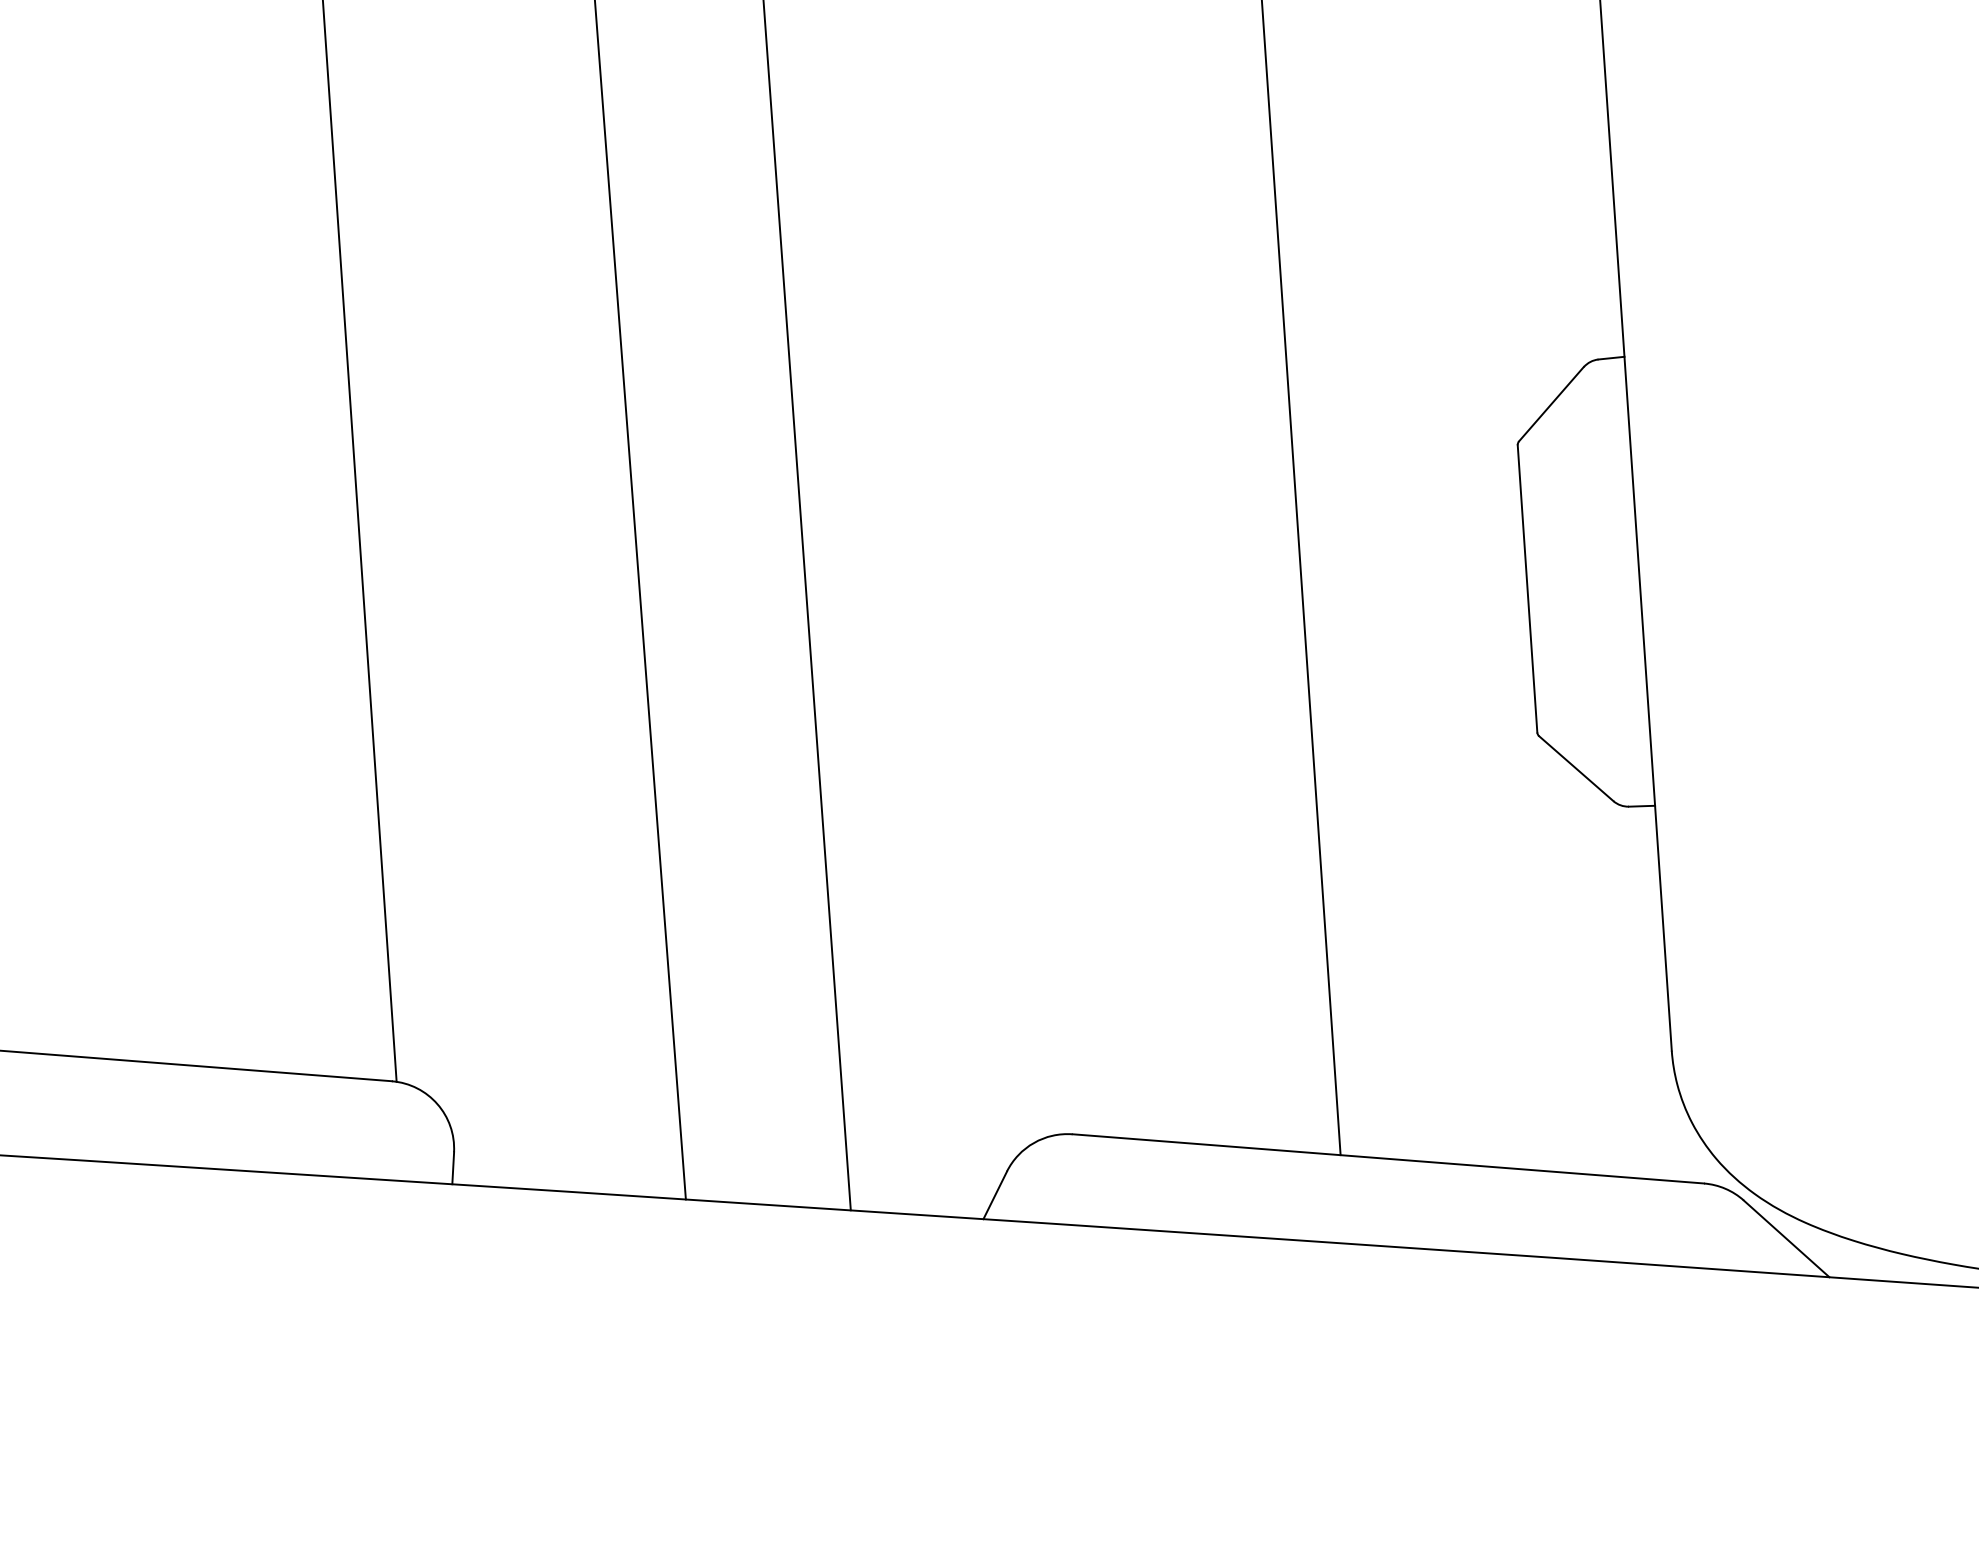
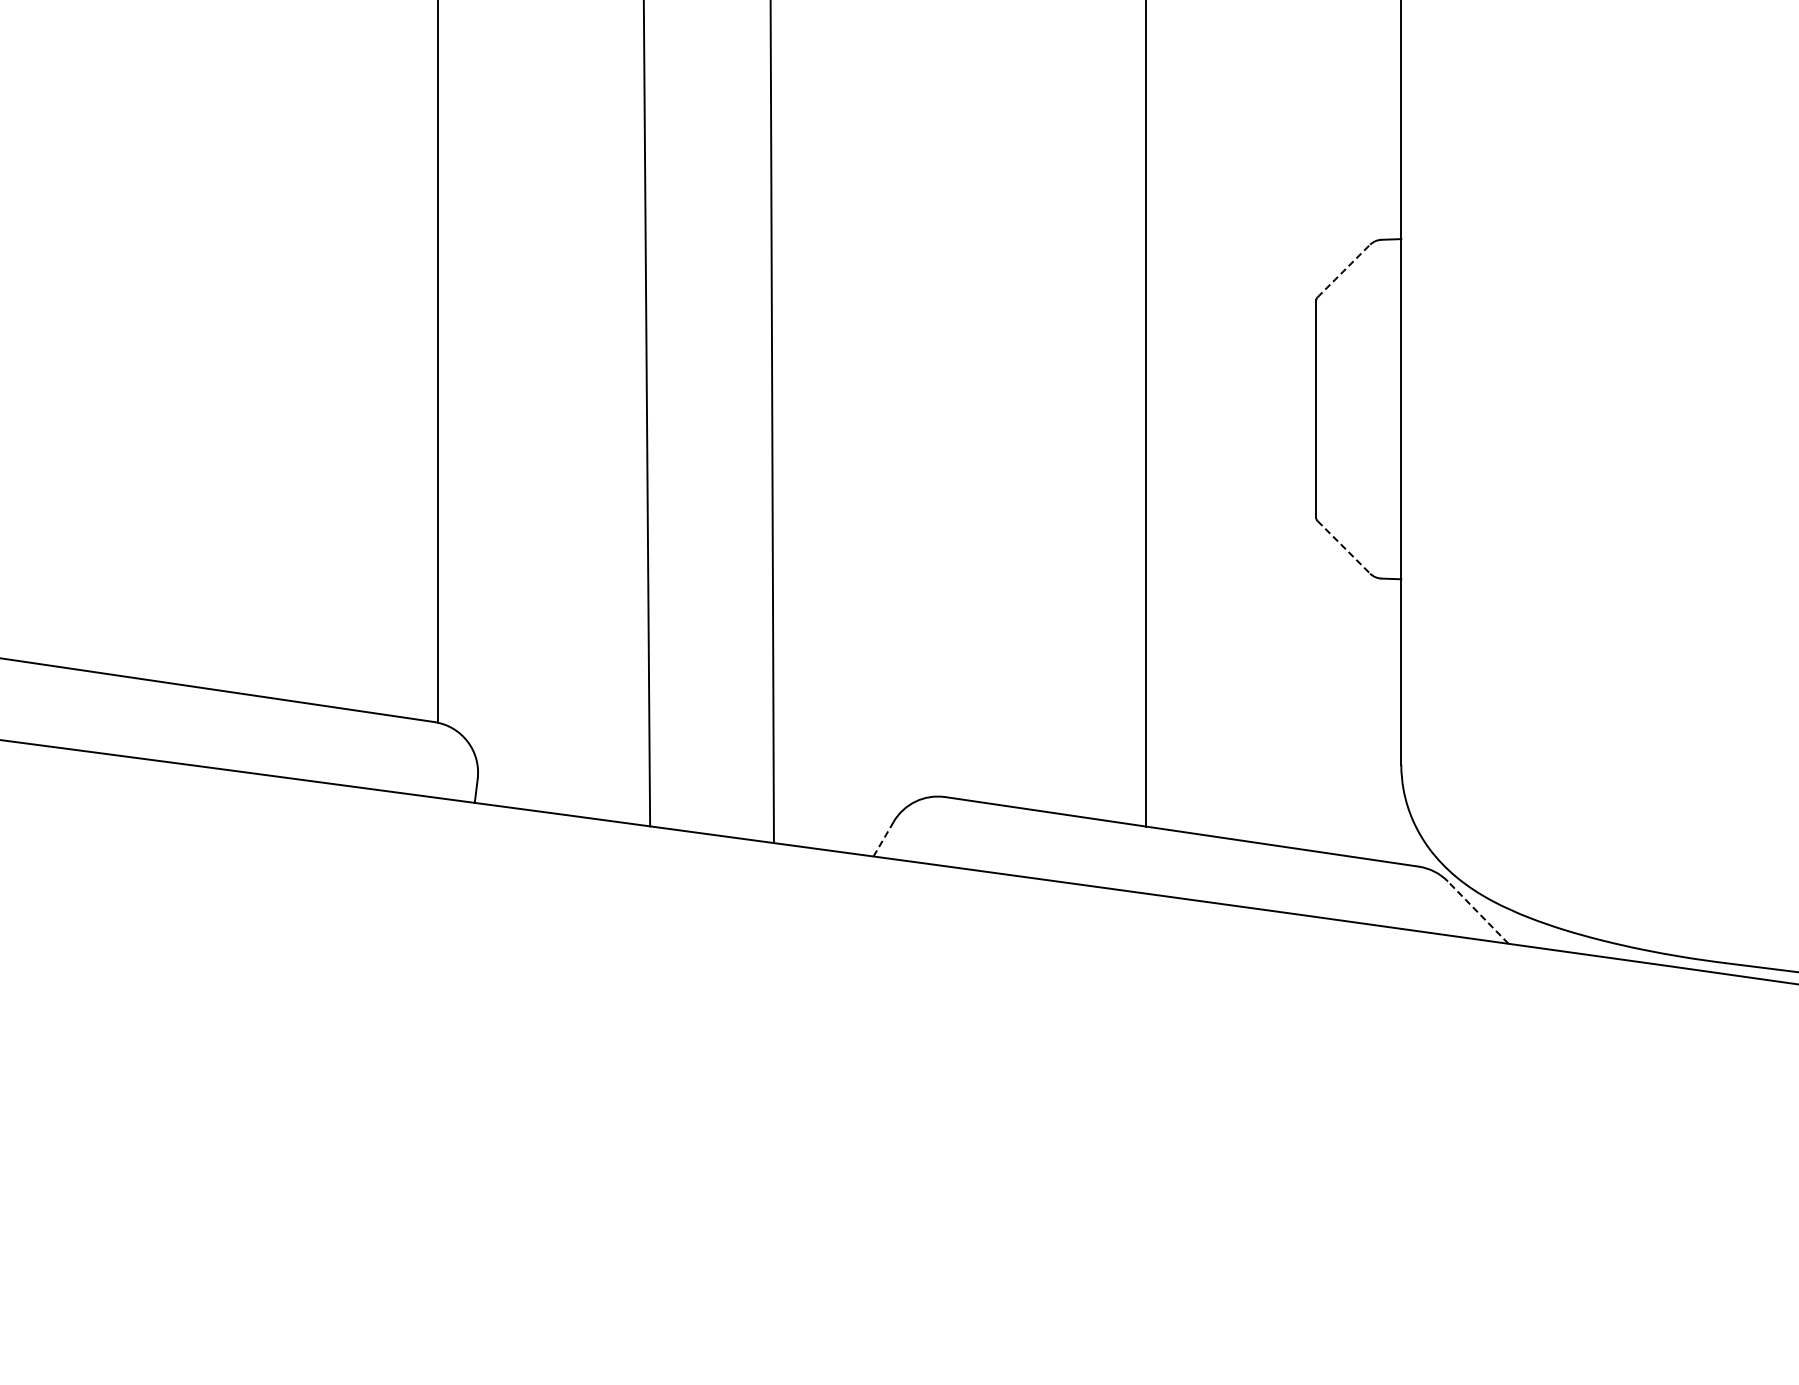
line: (1552, 403) -> (1344, 270), solid -> dashed
line: (1577, 768) -> (1344, 547), solid -> dashed
line: (995, 1195) -> (883, 839), solid -> dashed
line: (1785, 1238) -> (1477, 912), solid -> dashed

